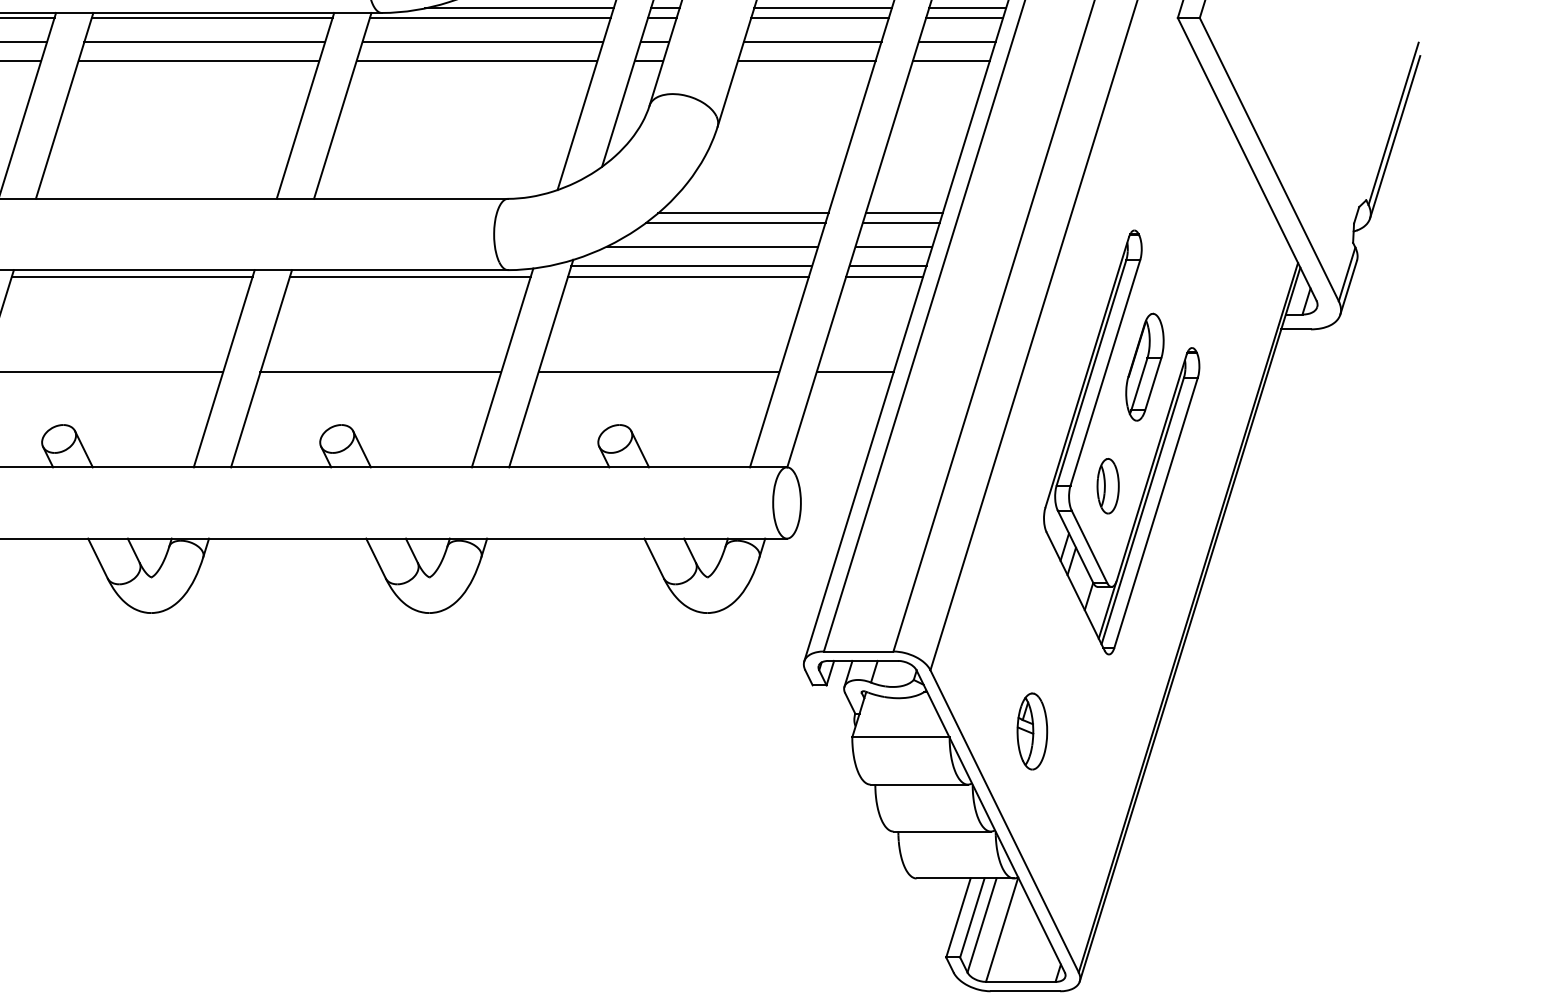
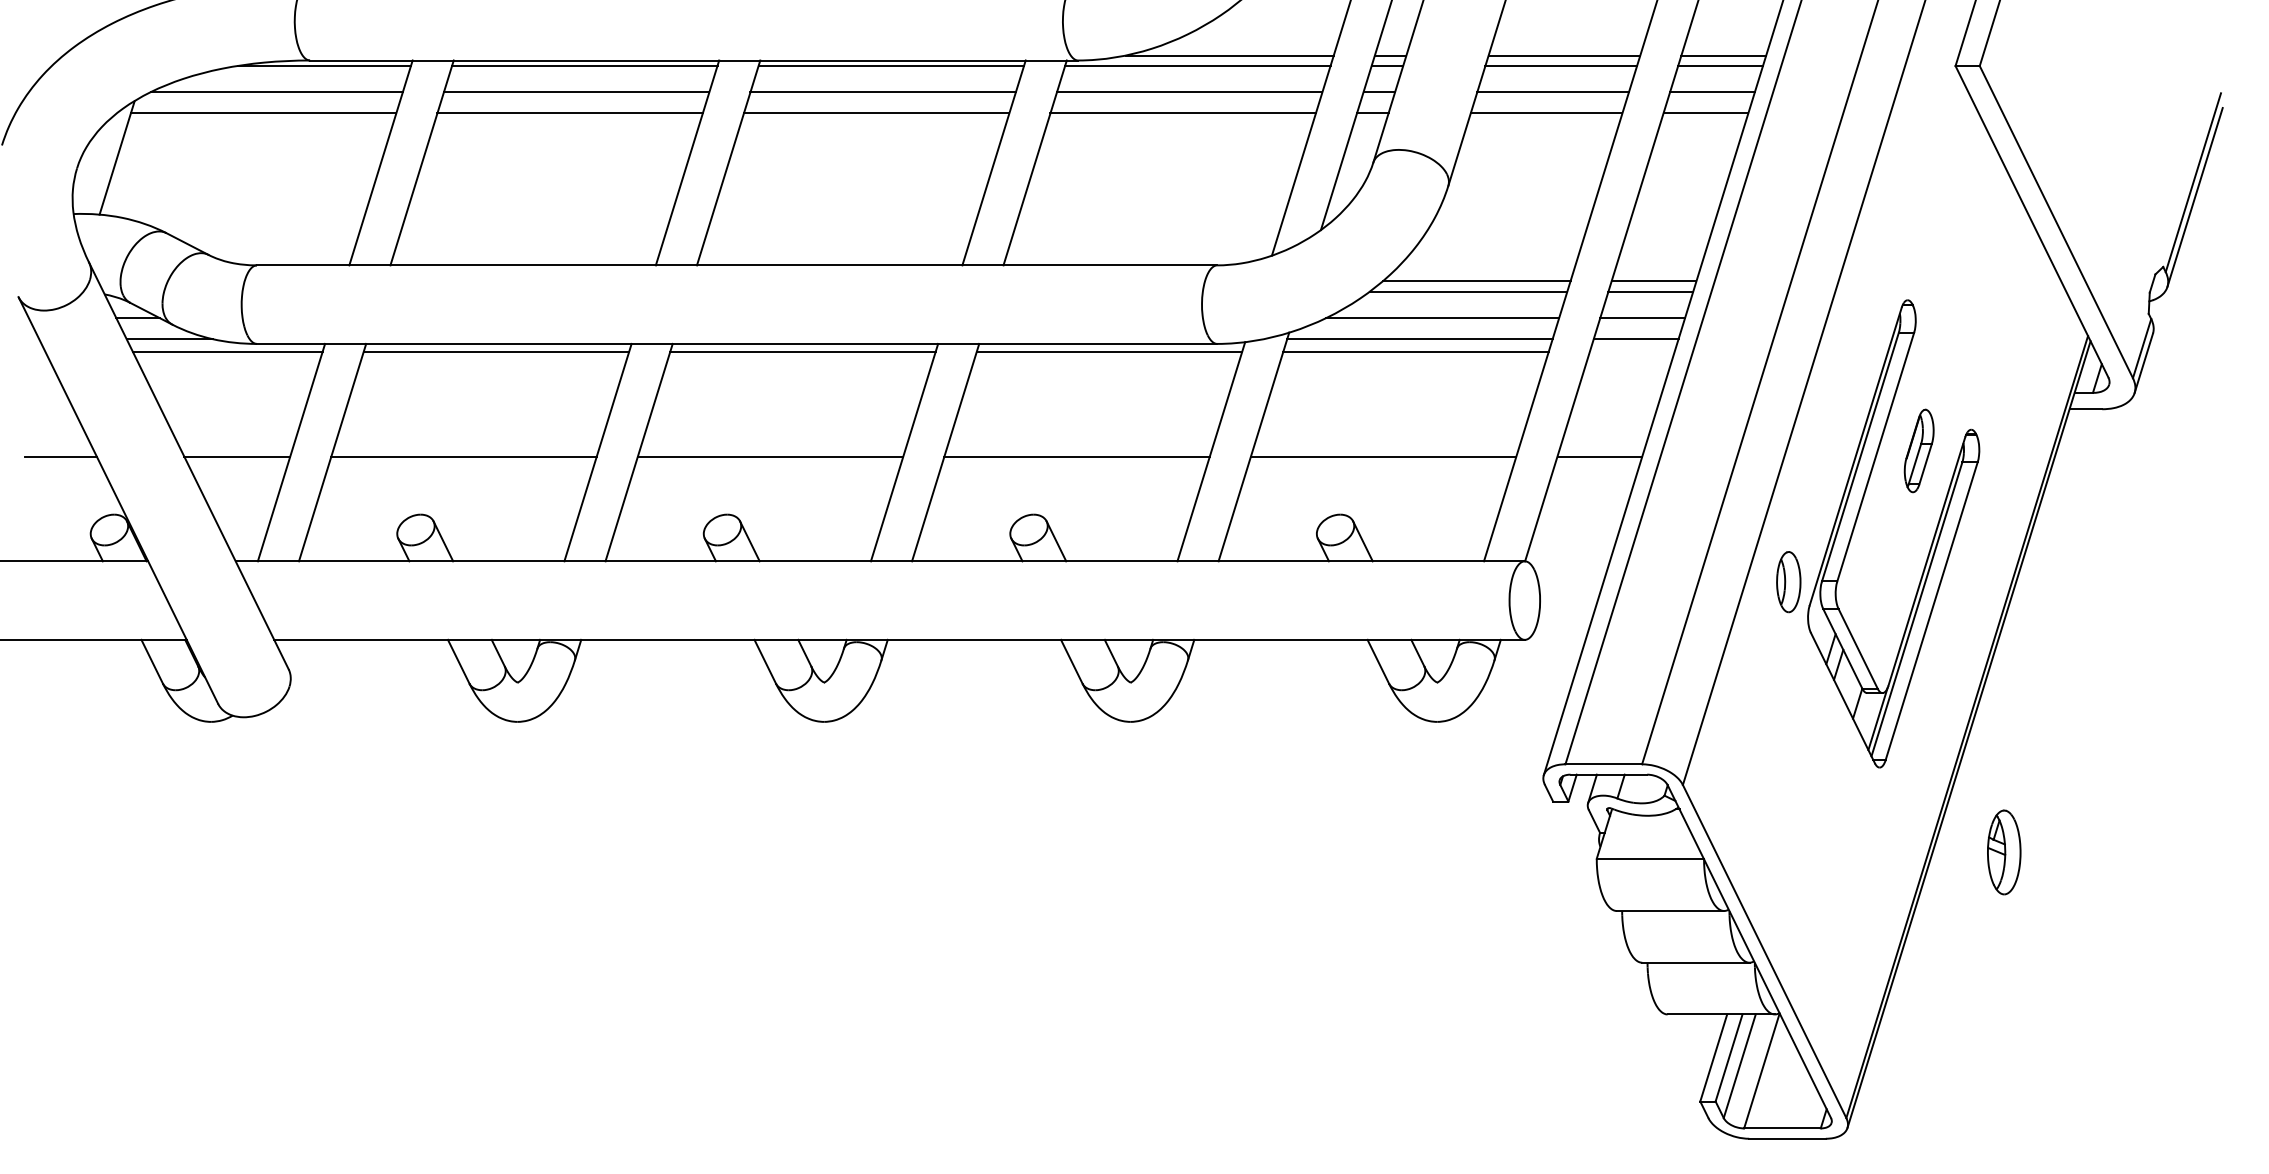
line: (883, 276) -> (1631, 351), removed
part: (1144, 366) -> (1918, 450), size x0.7
part: (1107, 486) -> (1788, 582), moved
part: (1032, 731) -> (2004, 852), moved

